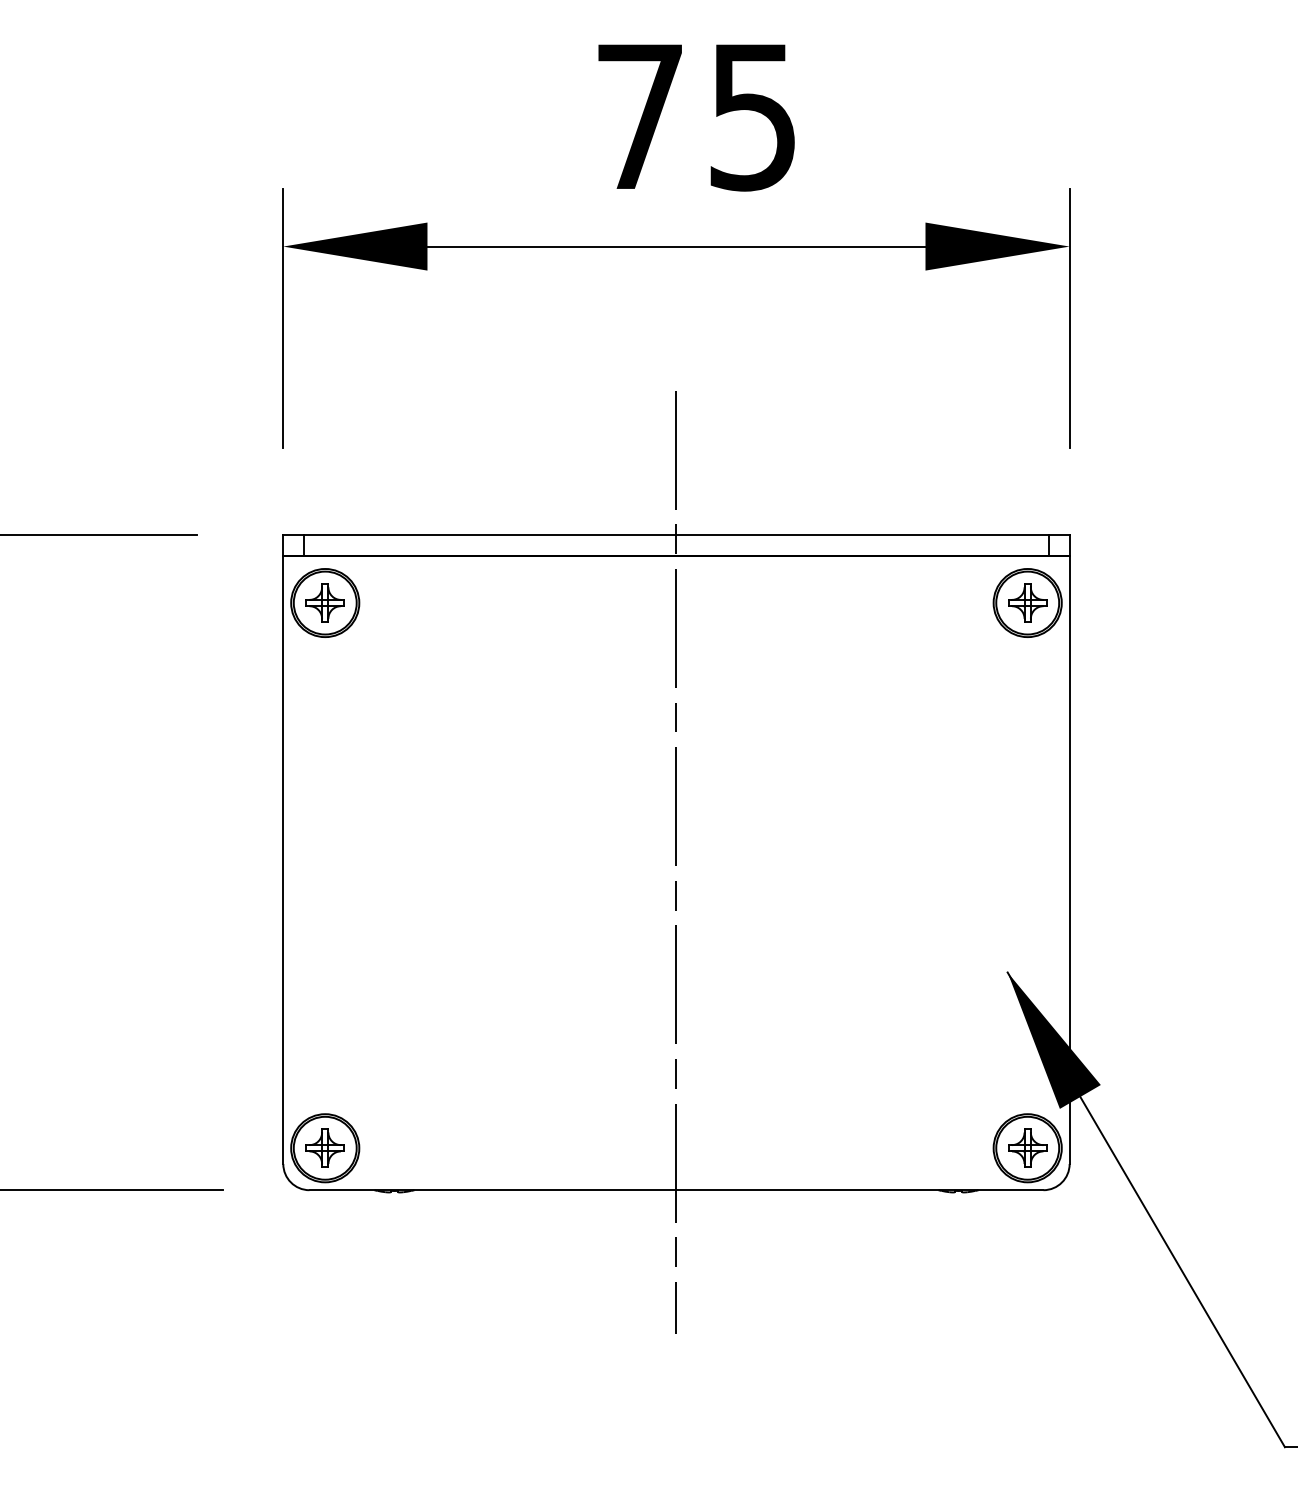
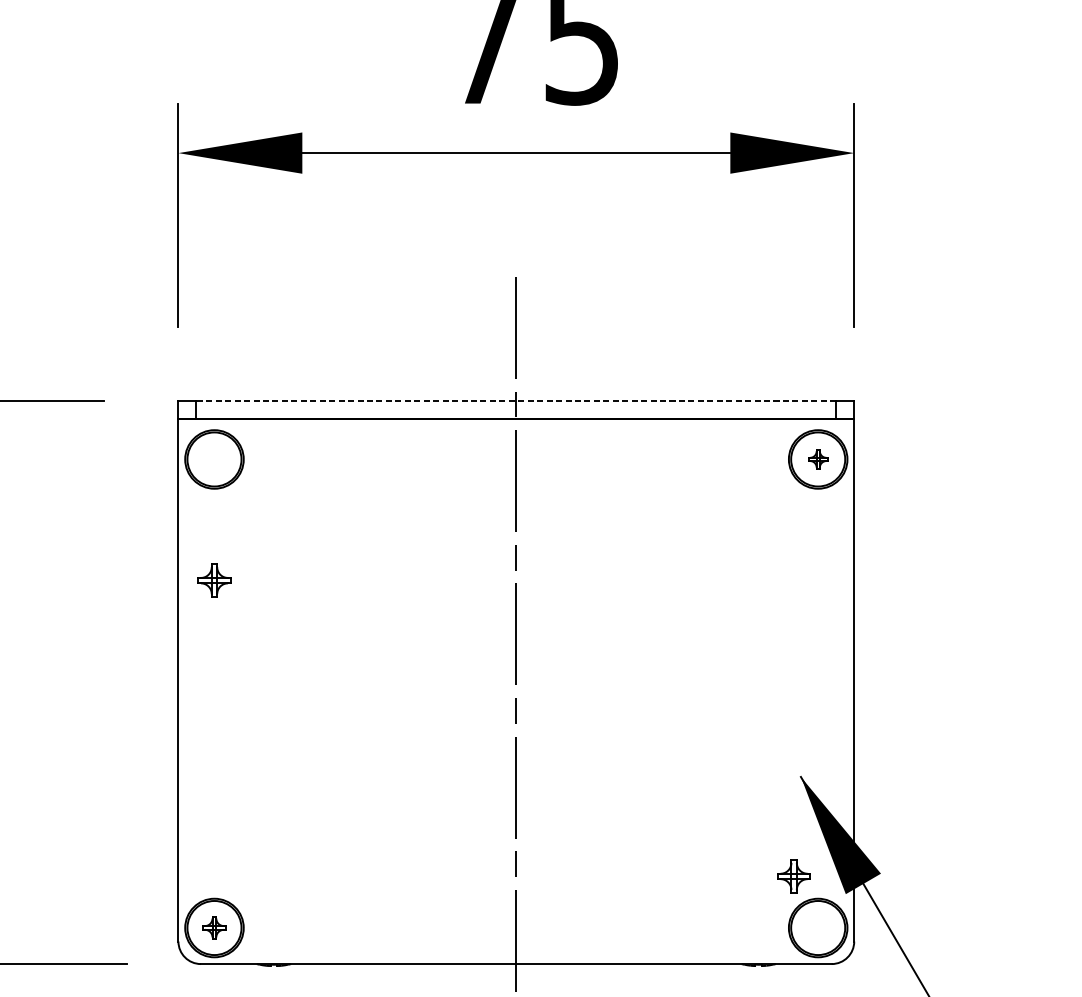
line: (675, 534) -> (515, 400), solid -> dashed
part: (324, 602) -> (213, 580), moved
part: (1027, 602) -> (818, 458), size x0.6
part: (324, 1147) -> (213, 927), size x0.7
part: (1027, 1147) -> (793, 875), moved

